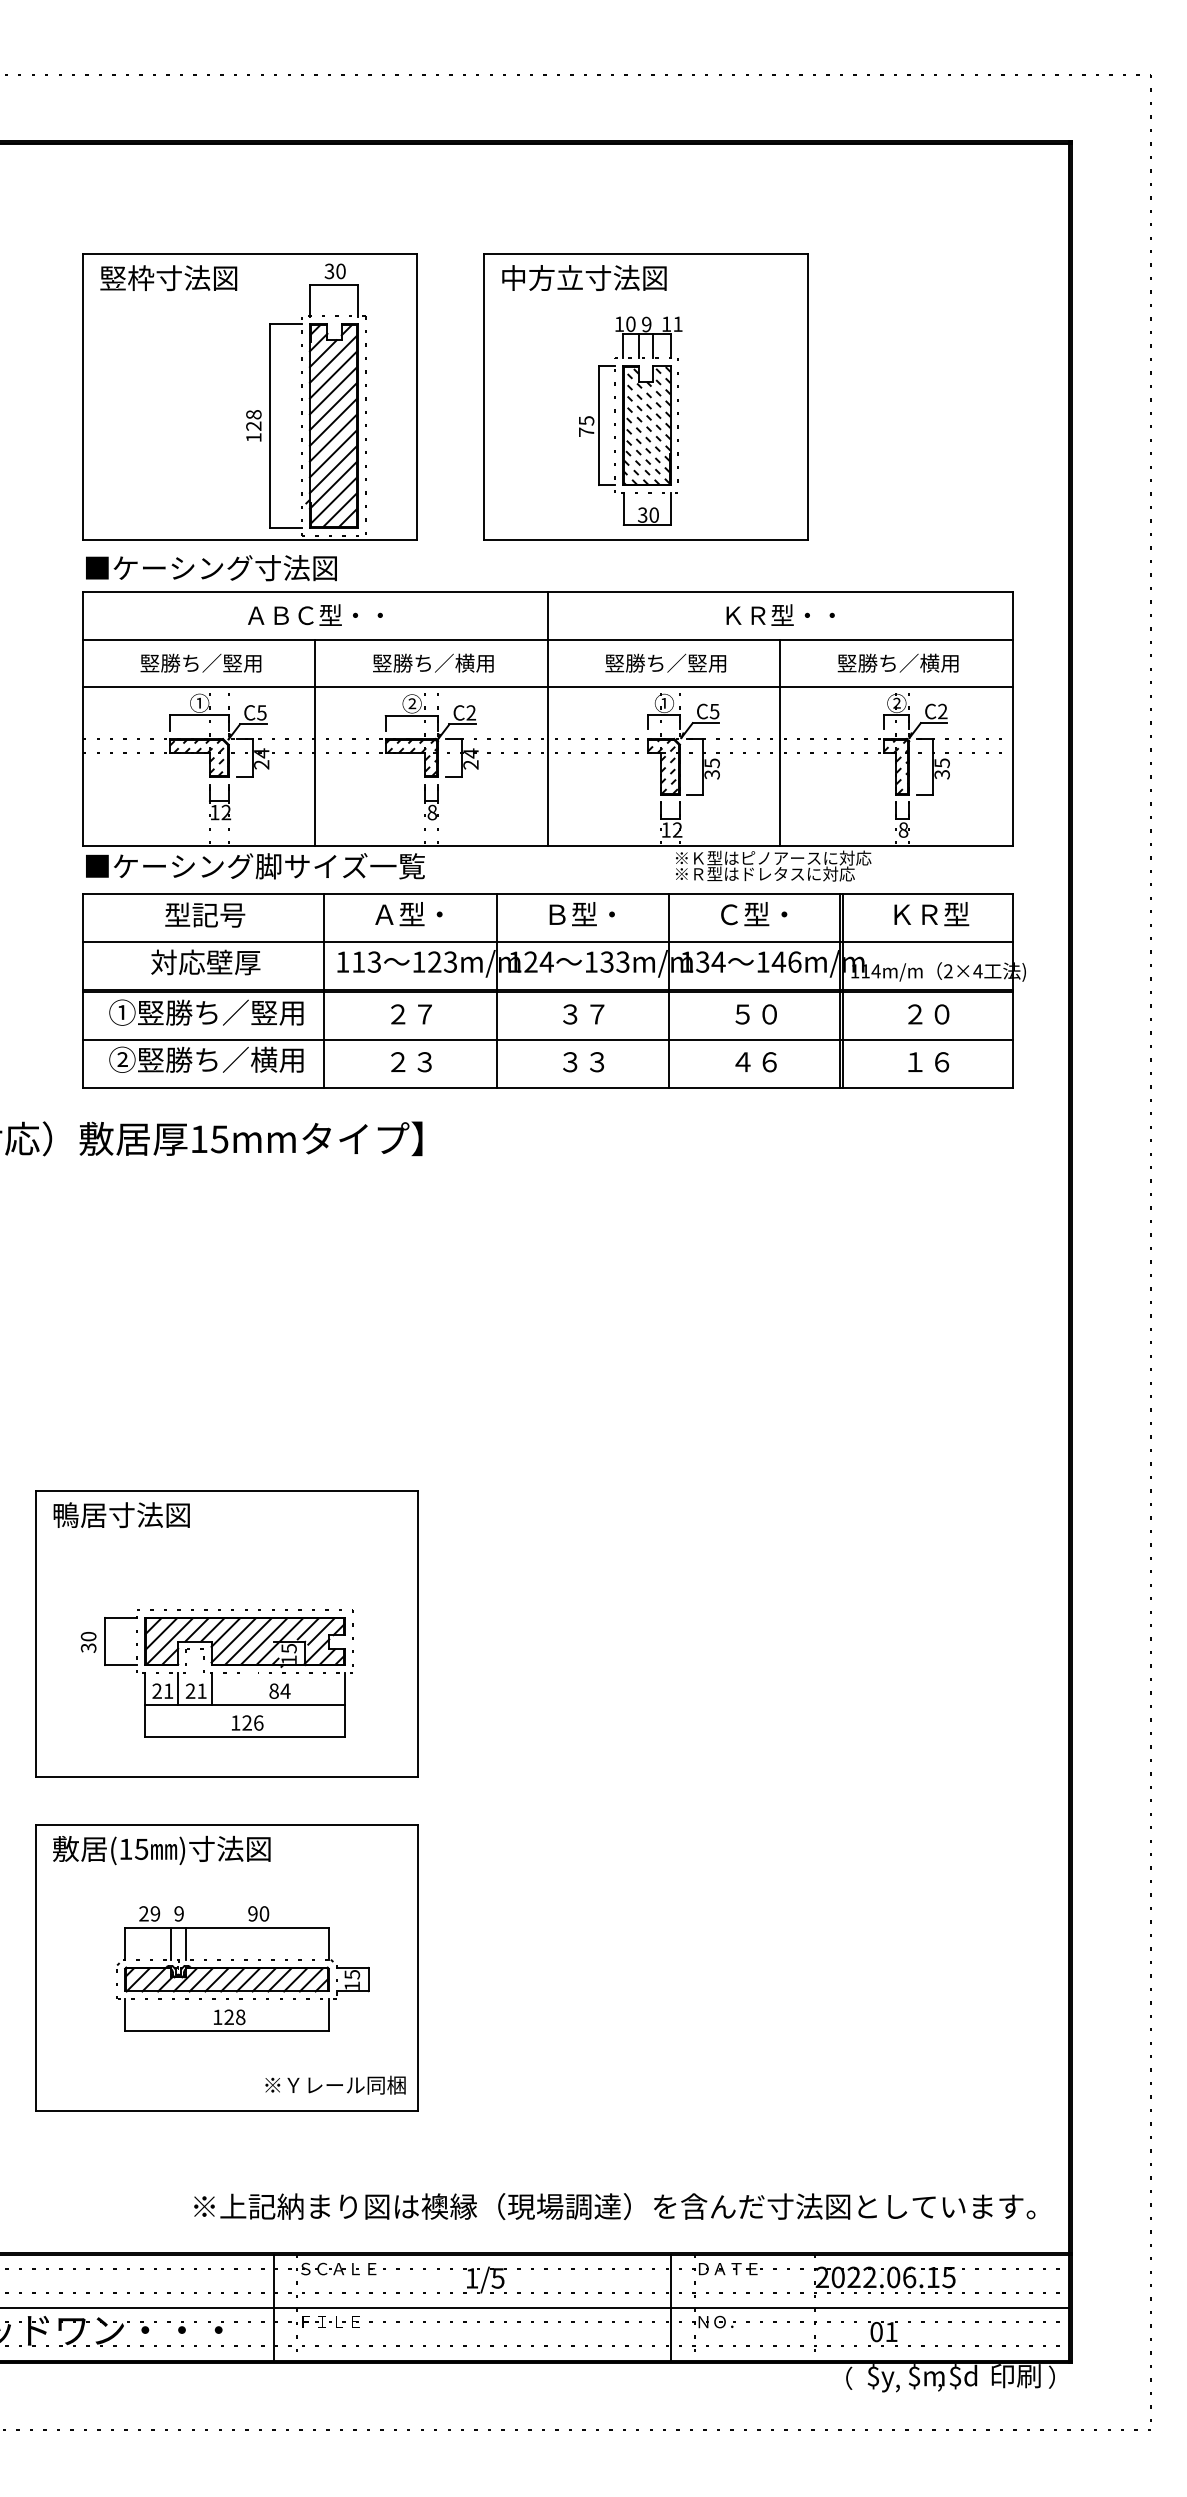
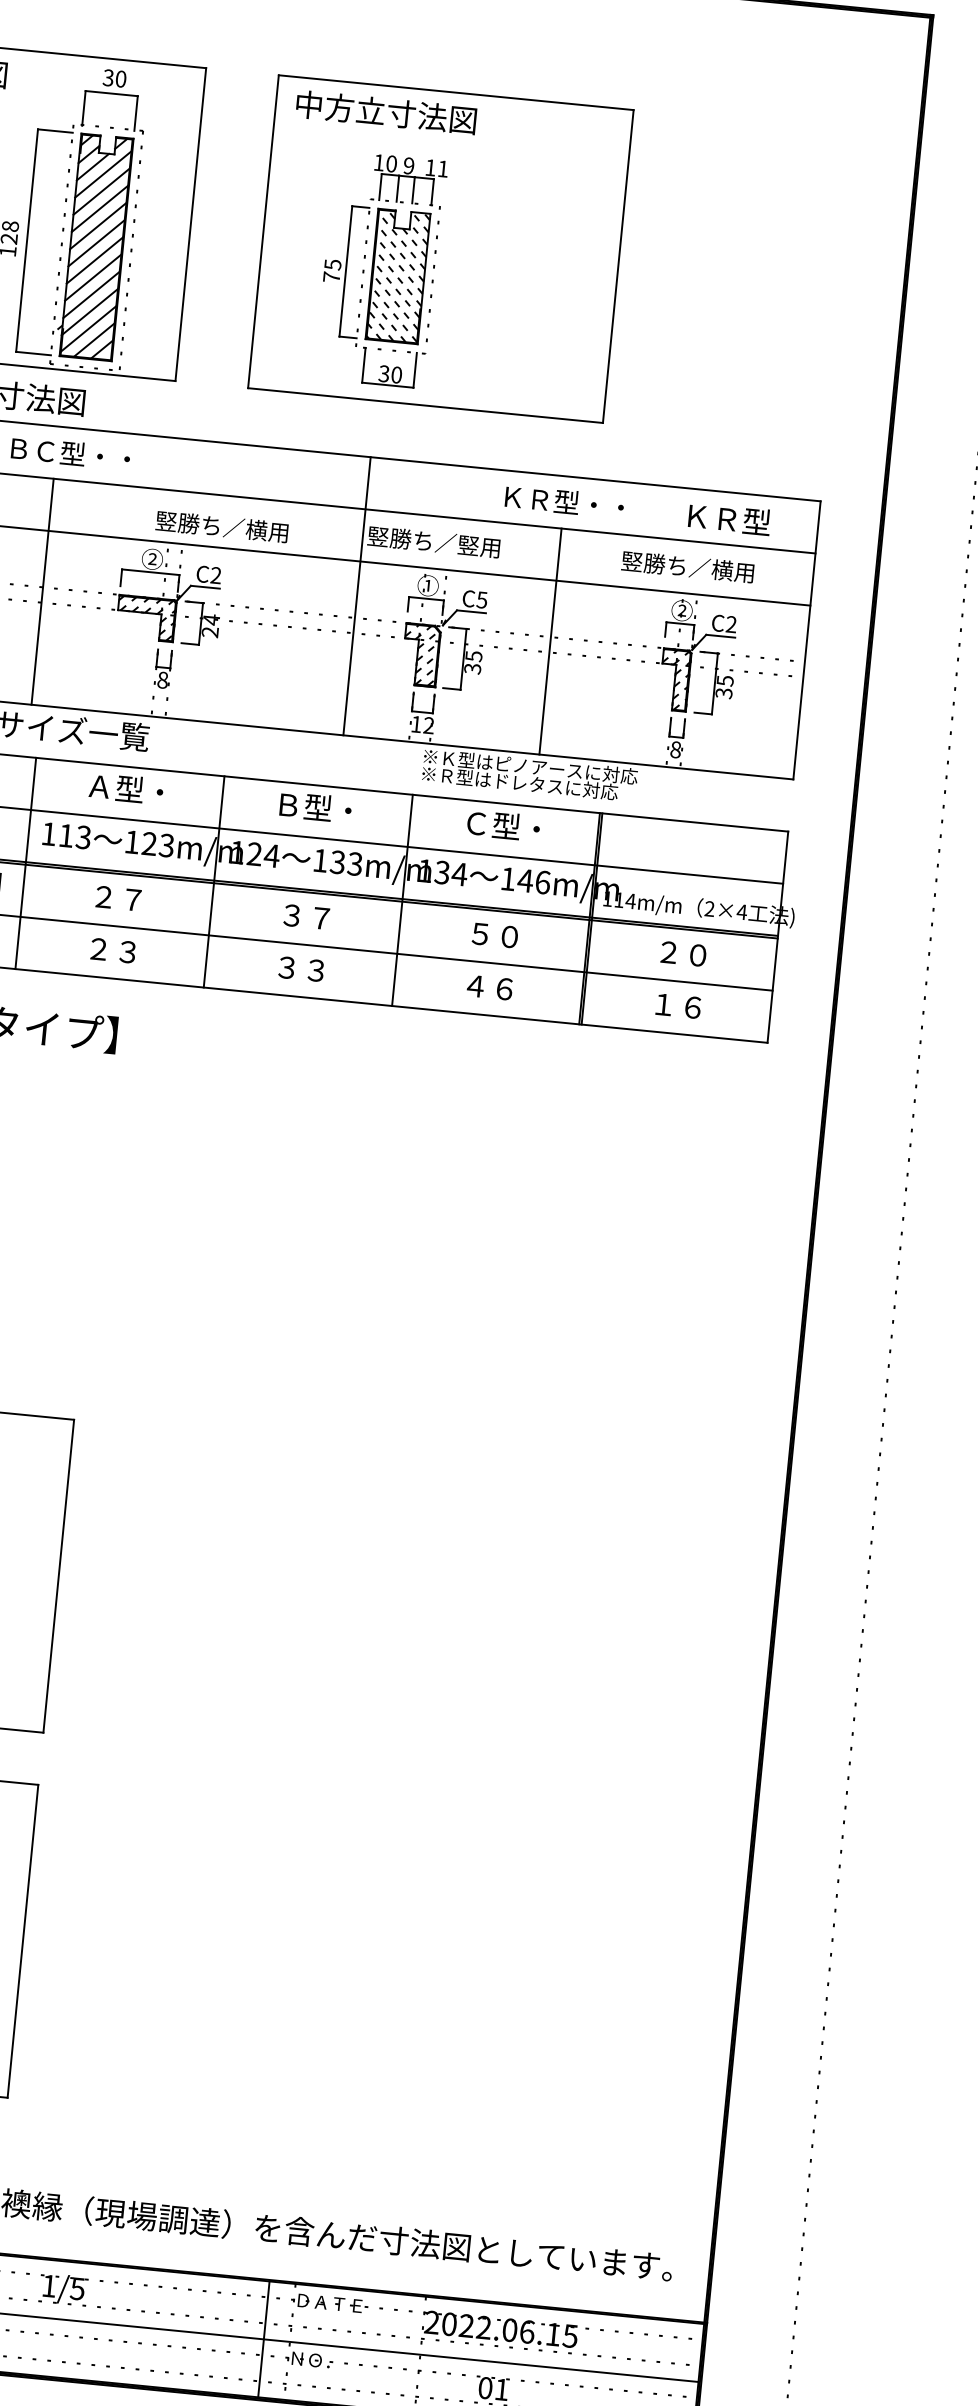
part: (630, 420) -> (380, 269), moved
text: (433, 662) -> (222, 526), moved
line: (547, 718) -> (356, 595), moved
text: (931, 914) -> (729, 519), moved

